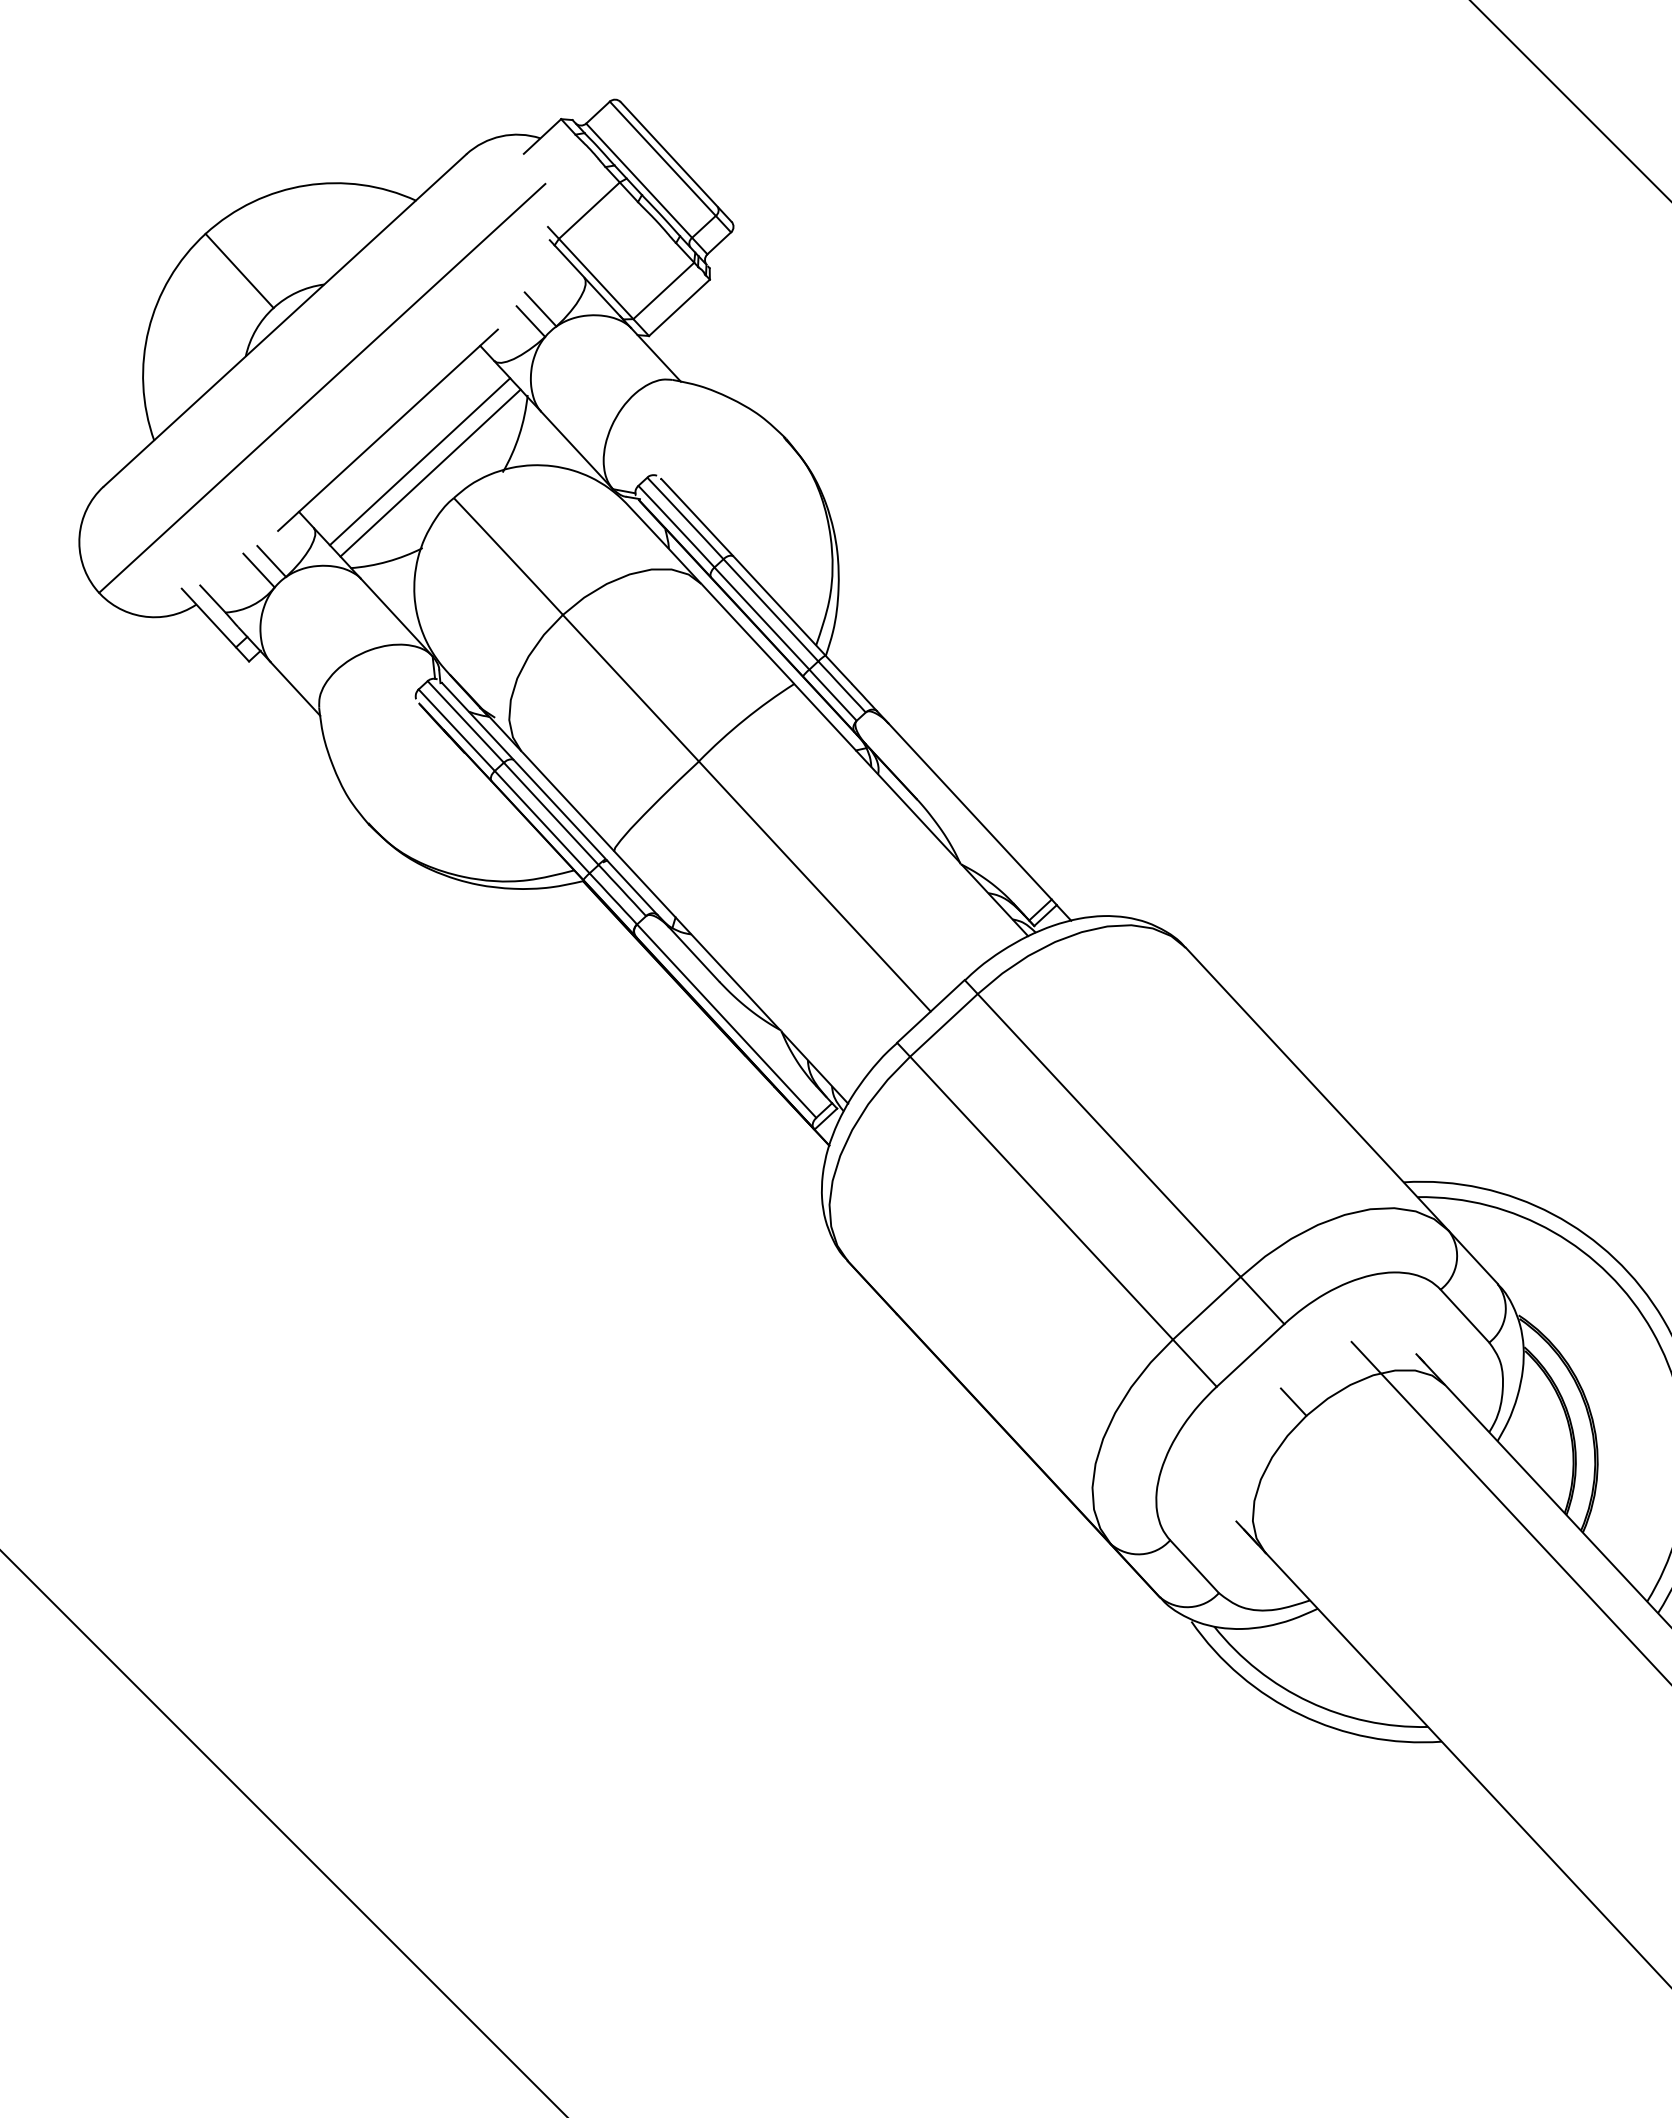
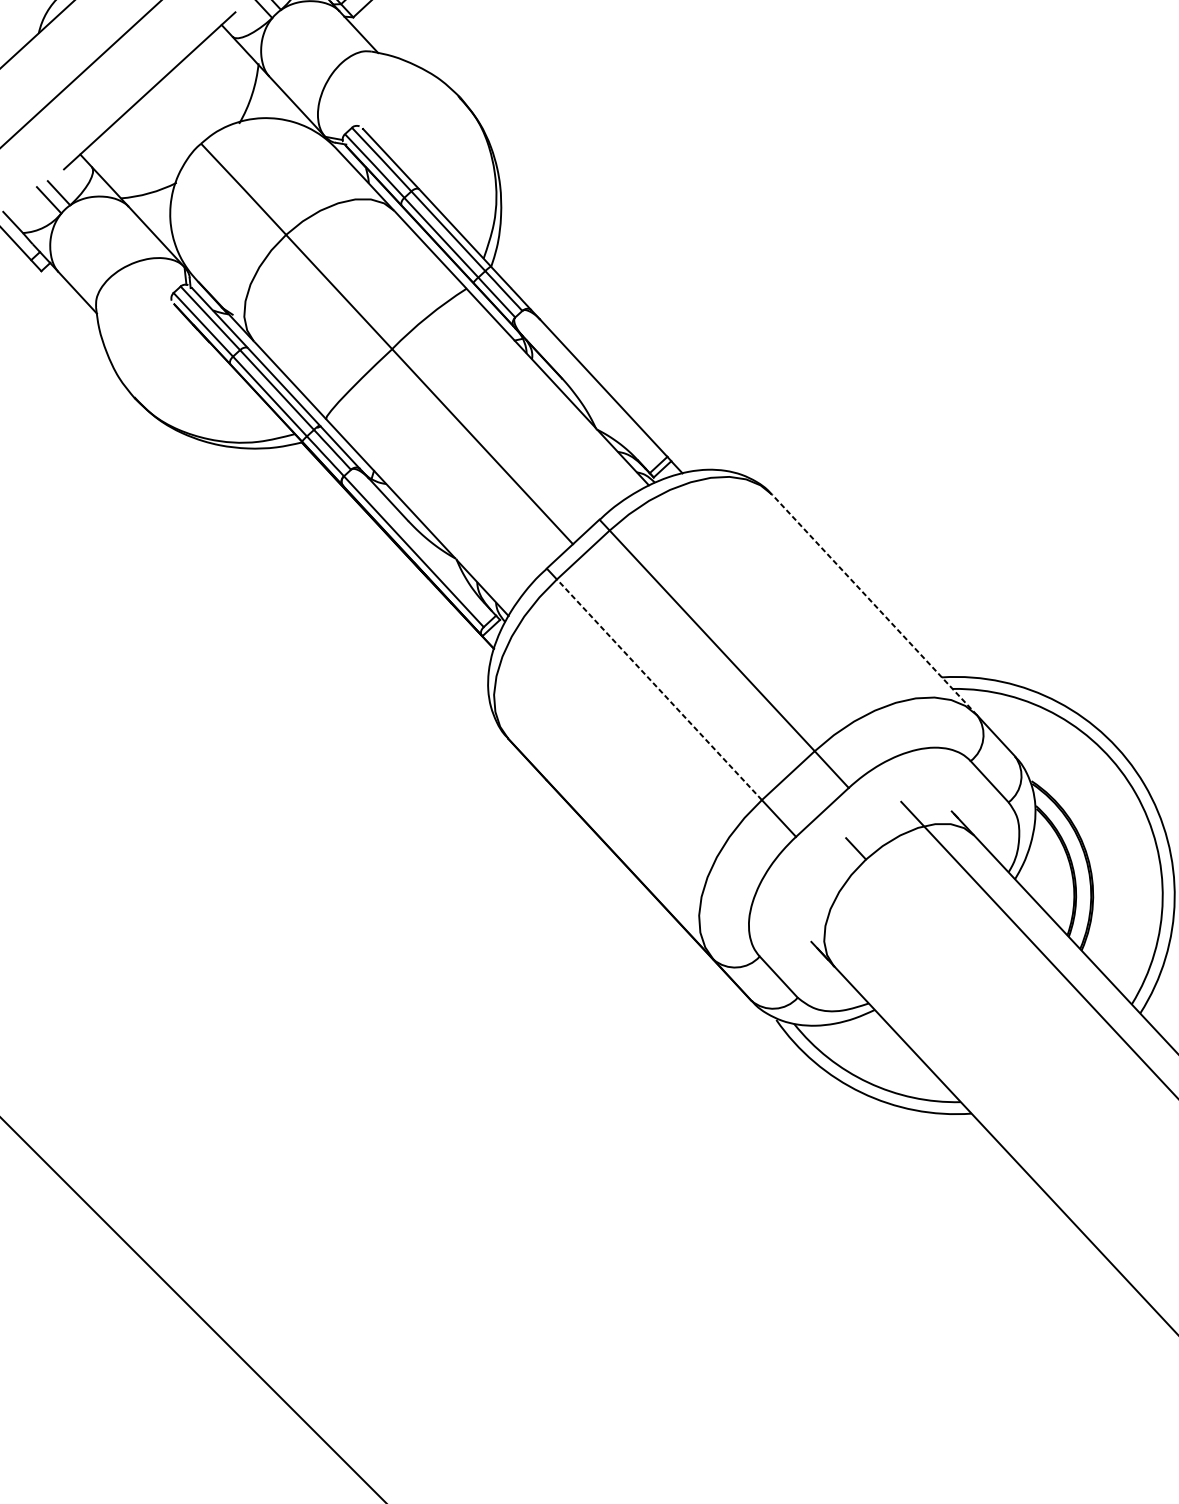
line: (419, 461) -> (174, 115), removed
line: (430, 472) -> (182, 123), removed
line: (1317, 1089) -> (874, 604), solid -> dashed
line: (1041, 1197) -> (659, 689), solid -> dashed

